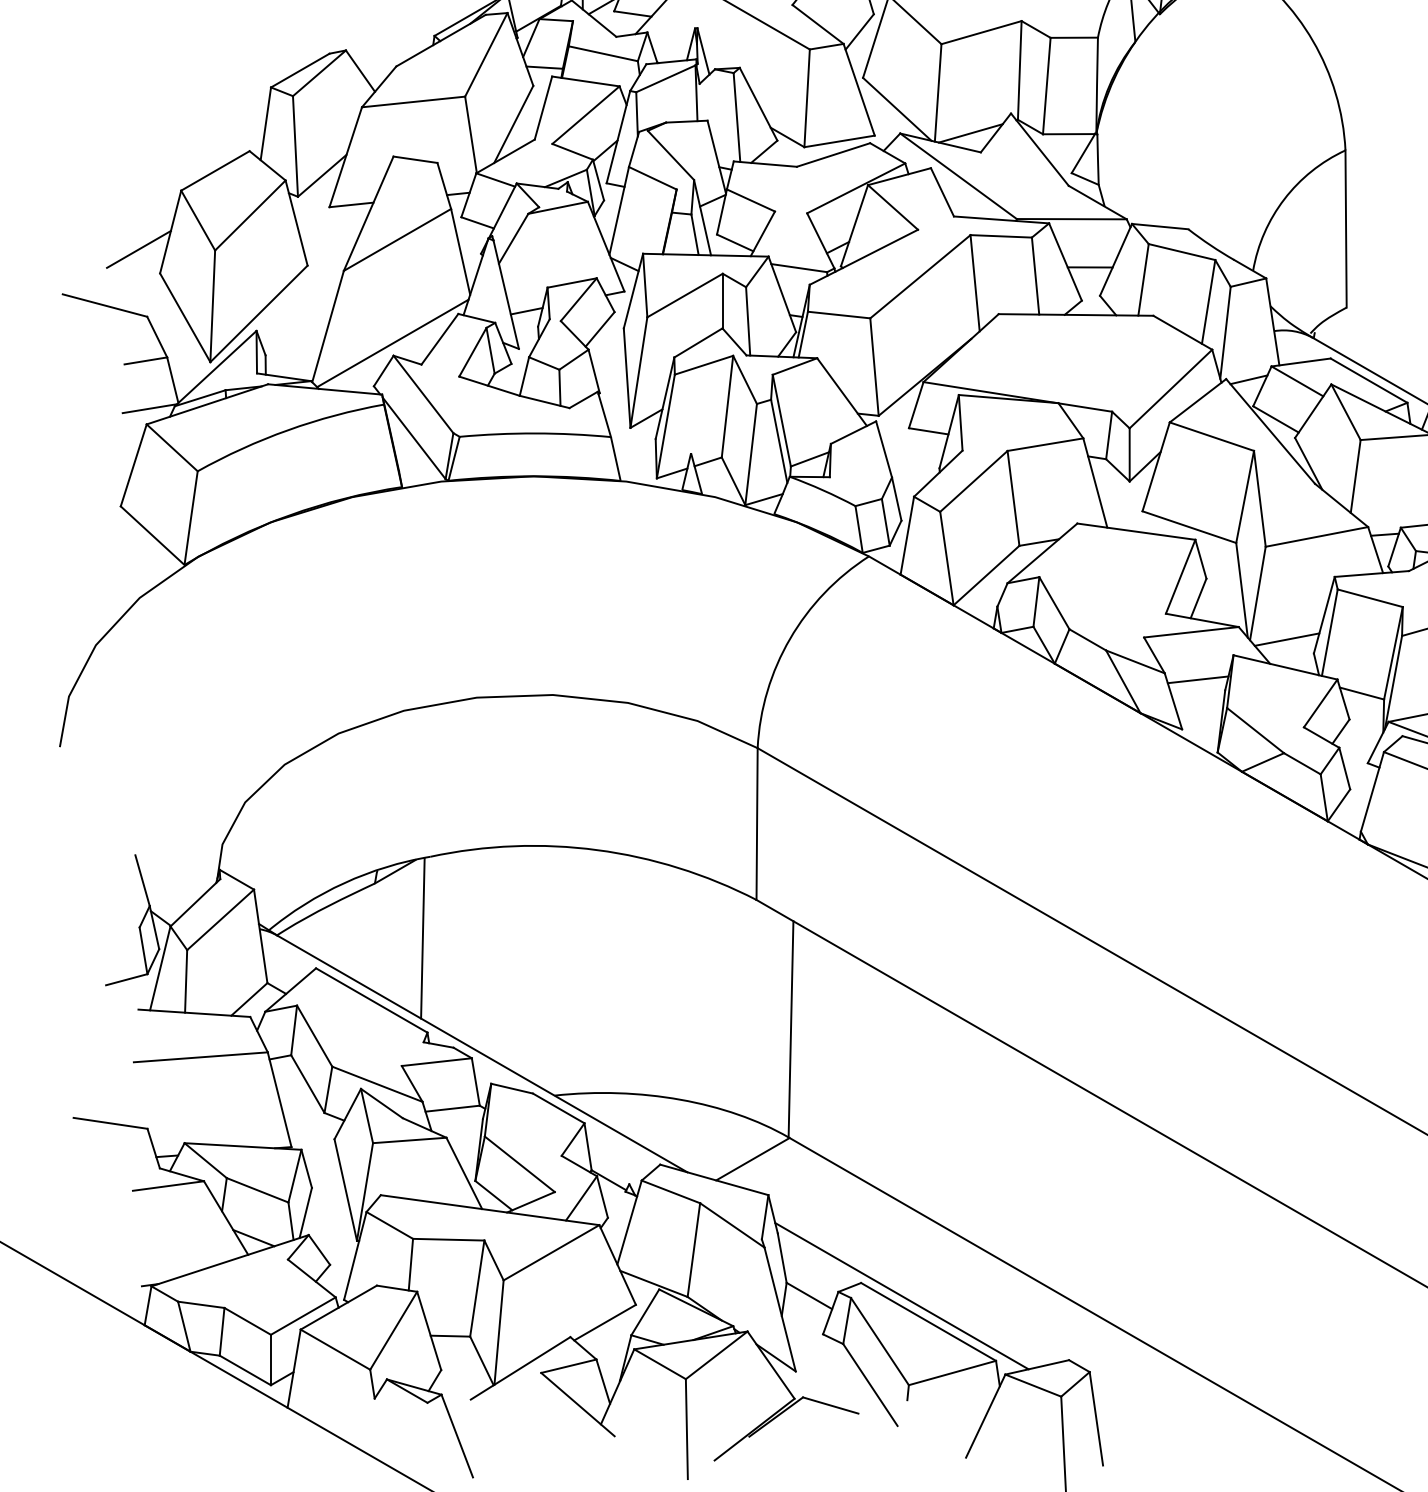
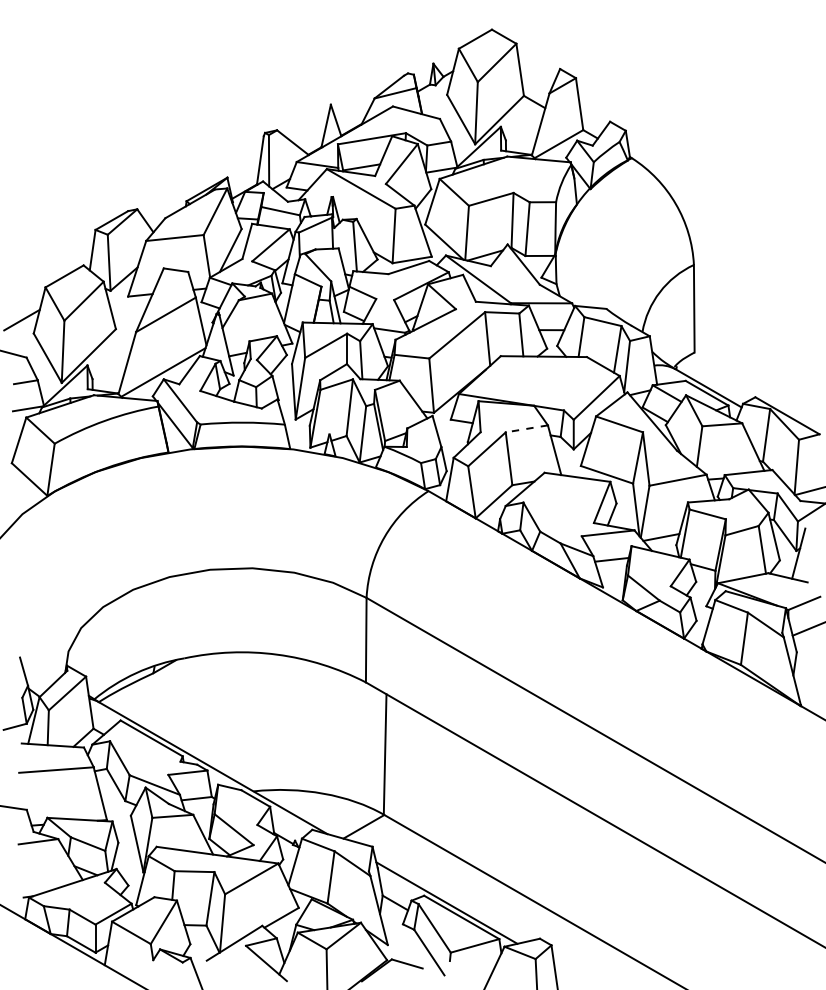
line: (1044, 443) -> (526, 428), solid -> dashed
line: (423, 937) -> (180, 703), removed

